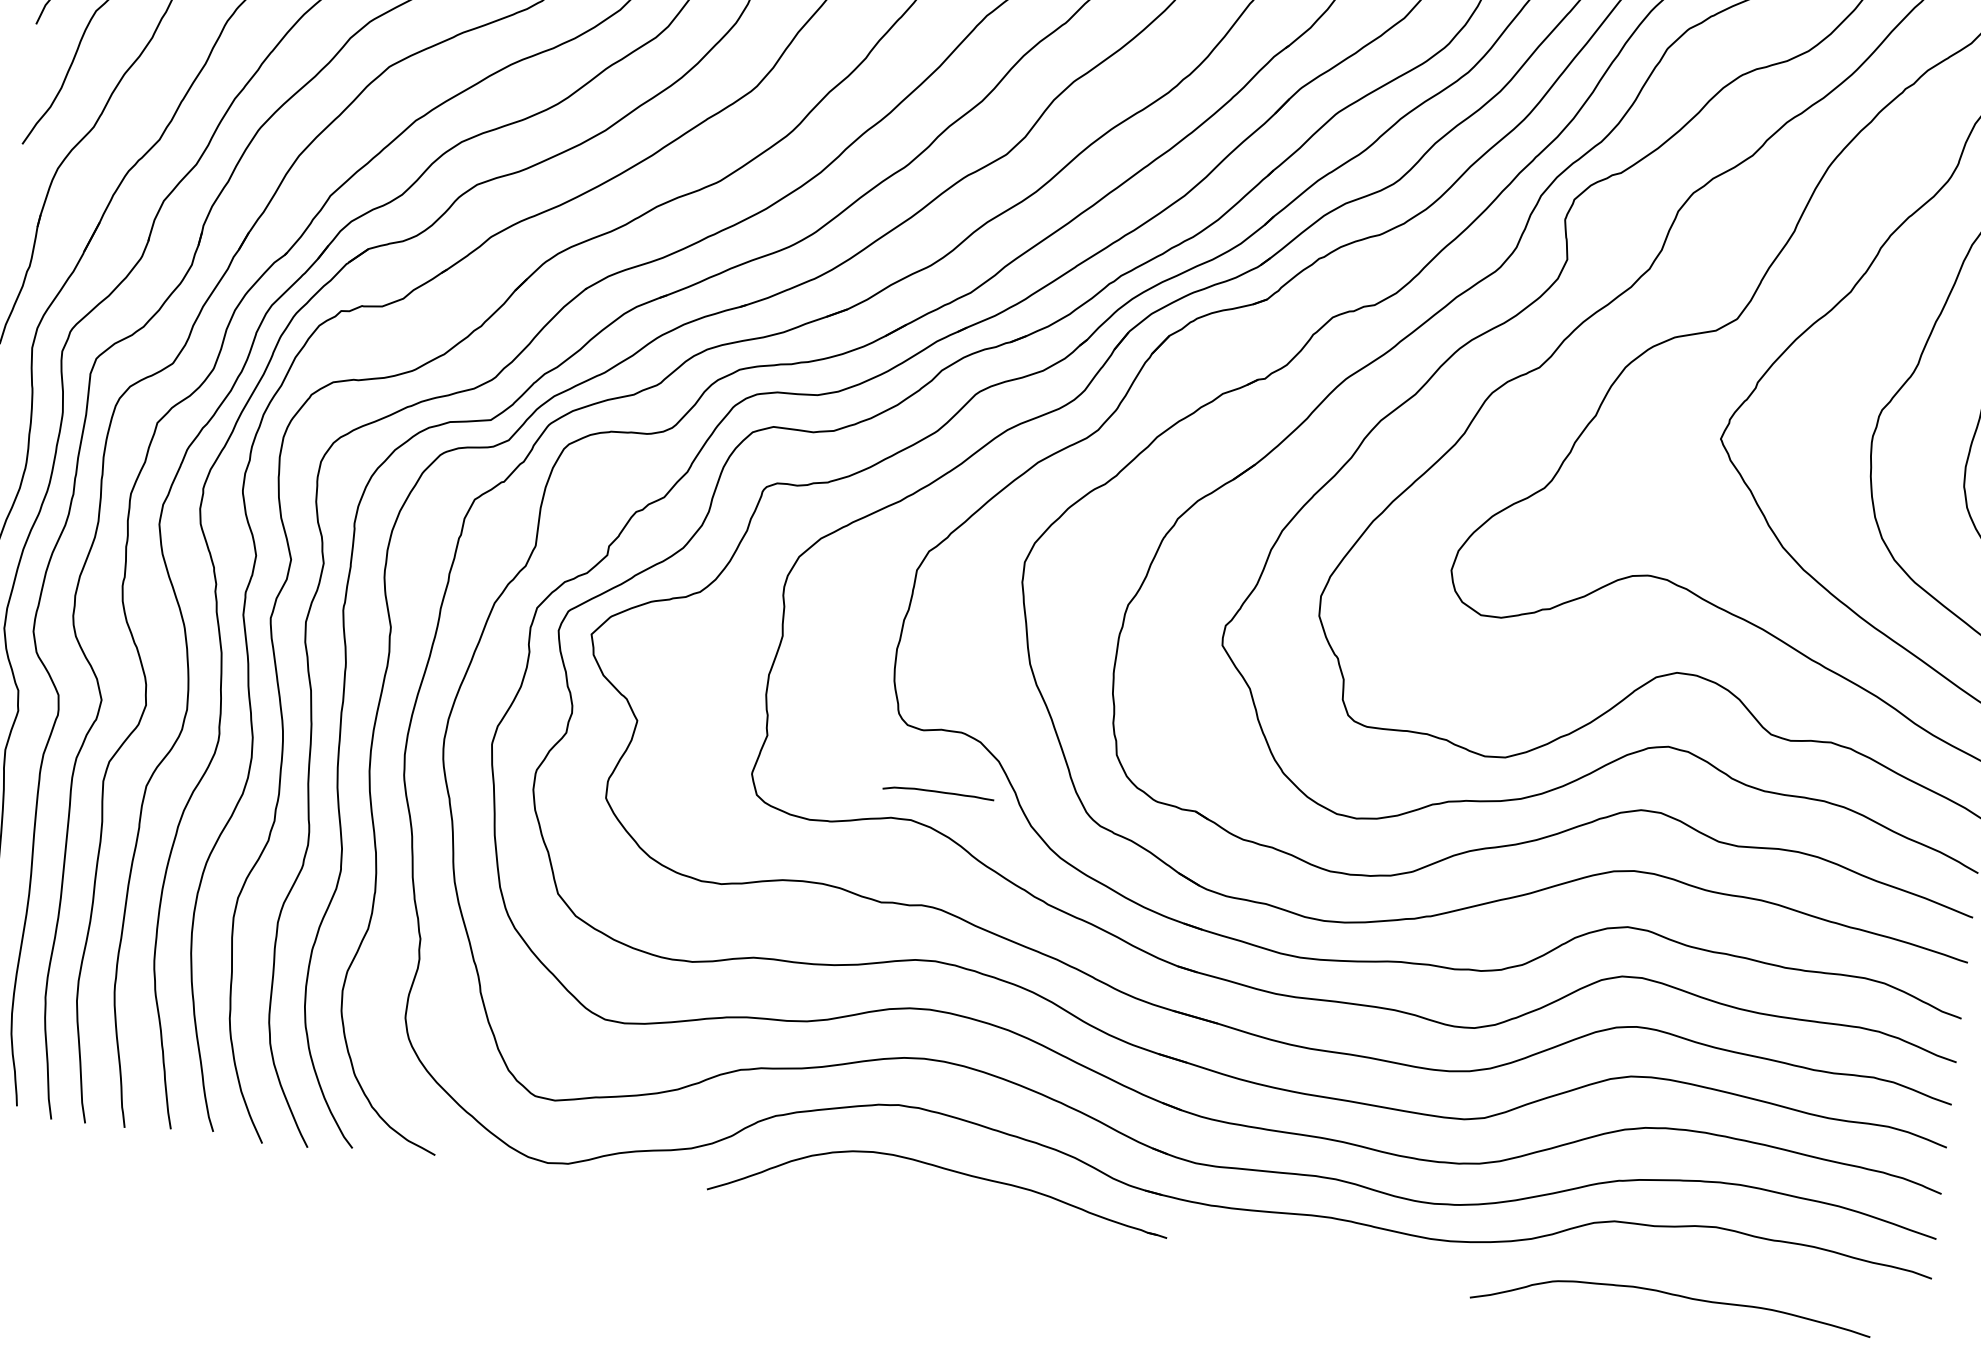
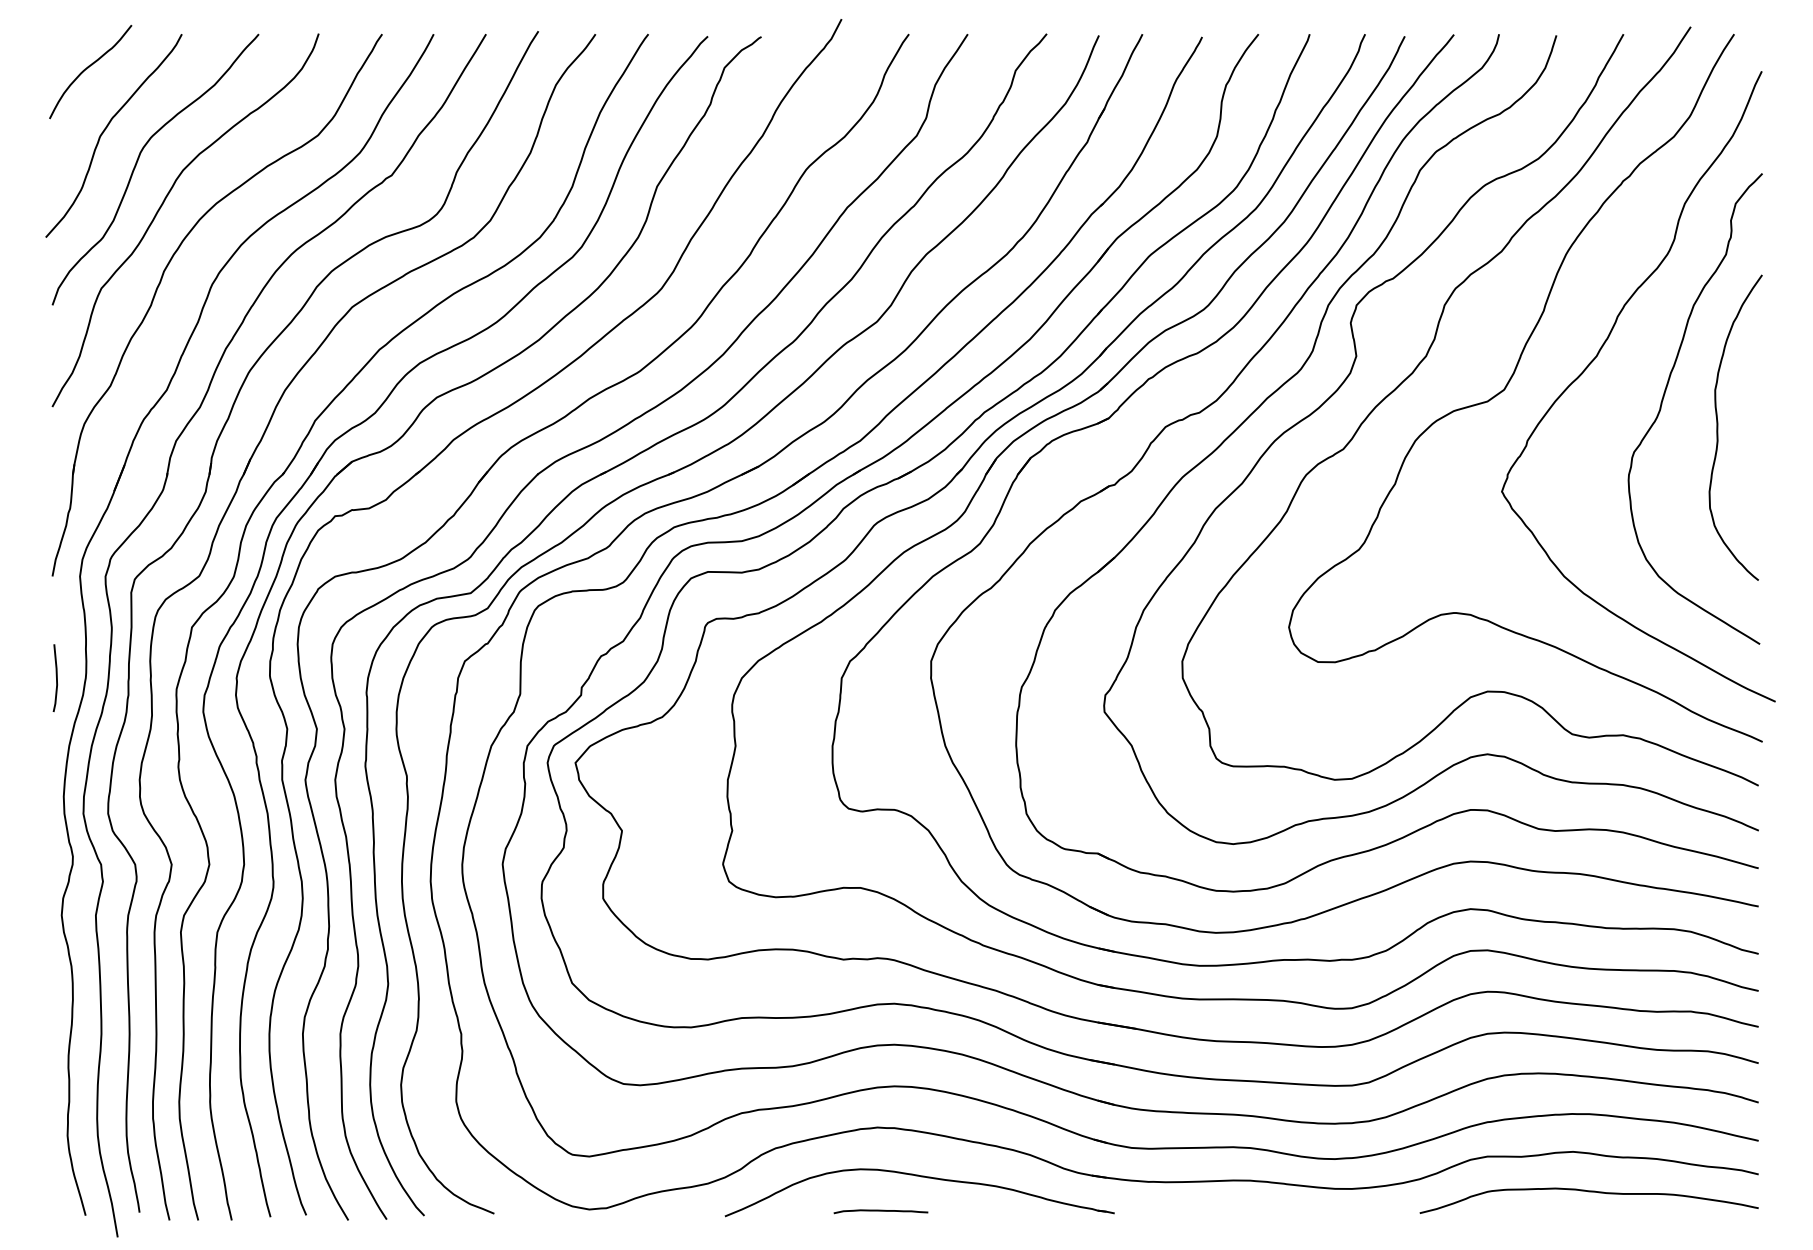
curve: (937, 792) -> (880, 1211), moved
curve: (1671, 1295) -> (1588, 1192), moved

